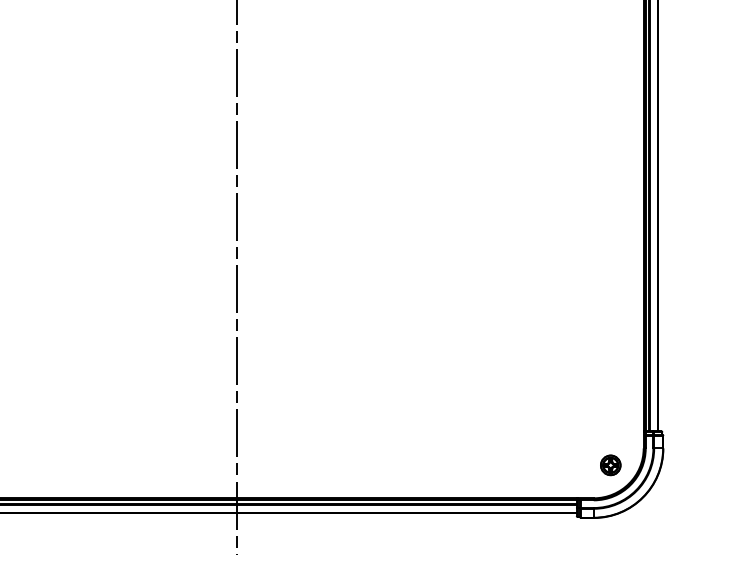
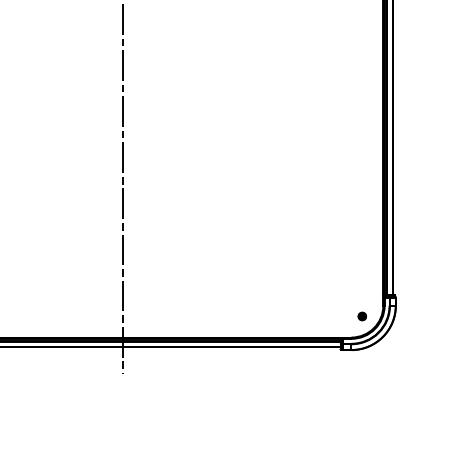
part: (611, 465) -> (362, 316), size x0.6

